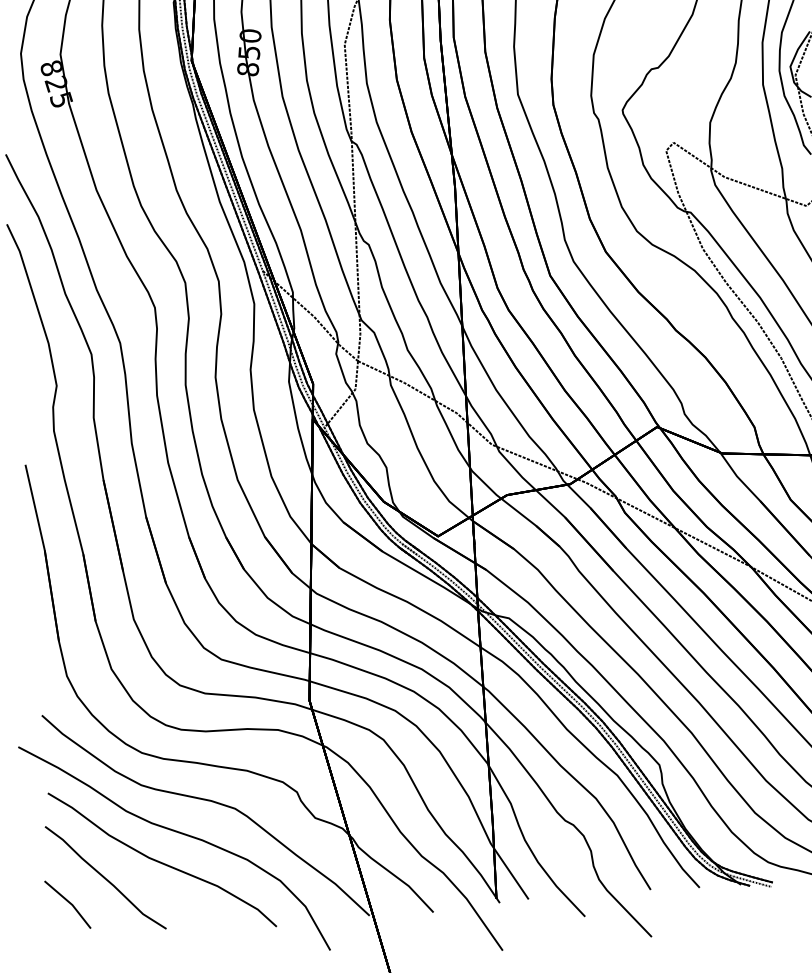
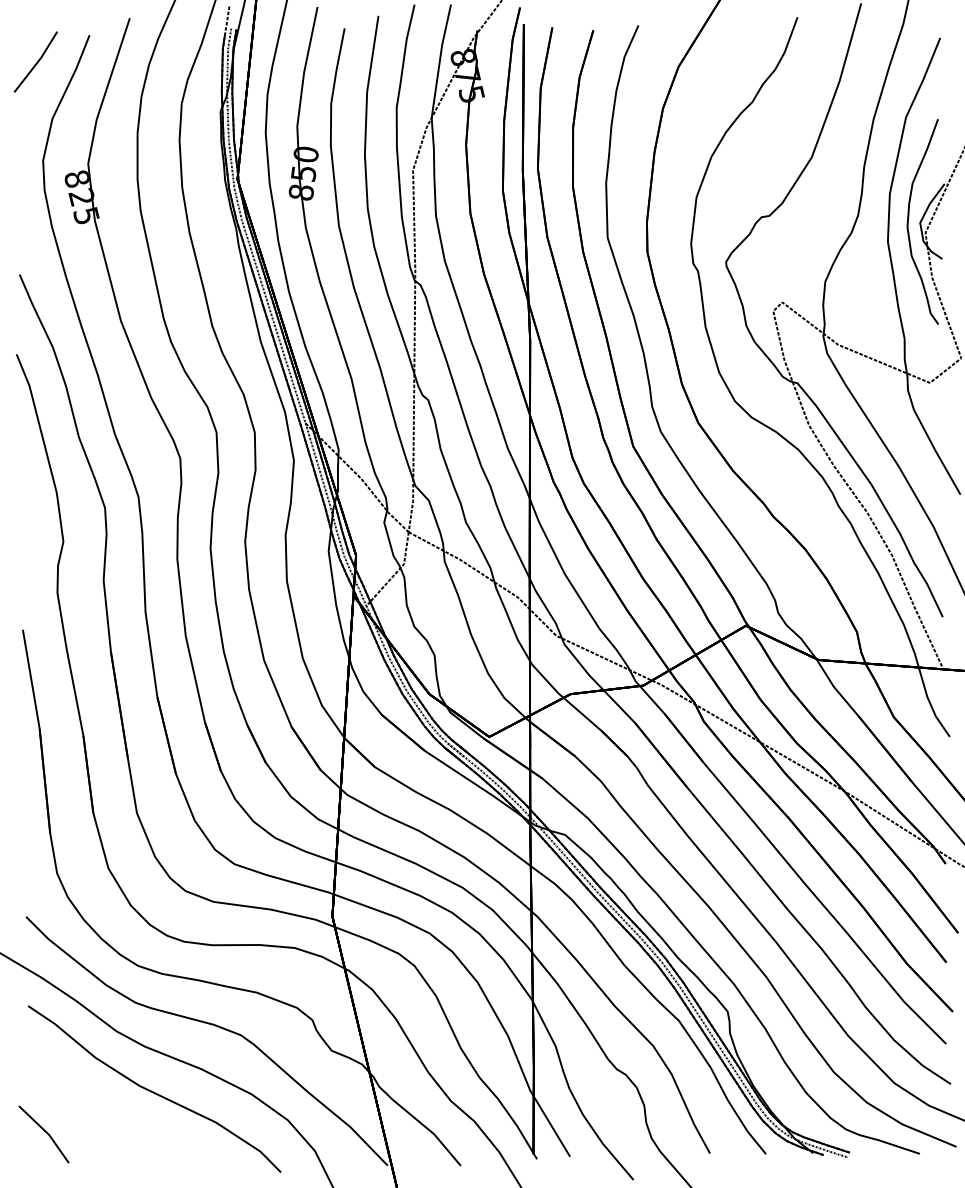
curve: (105, 877) -> (88, 1105), removed

